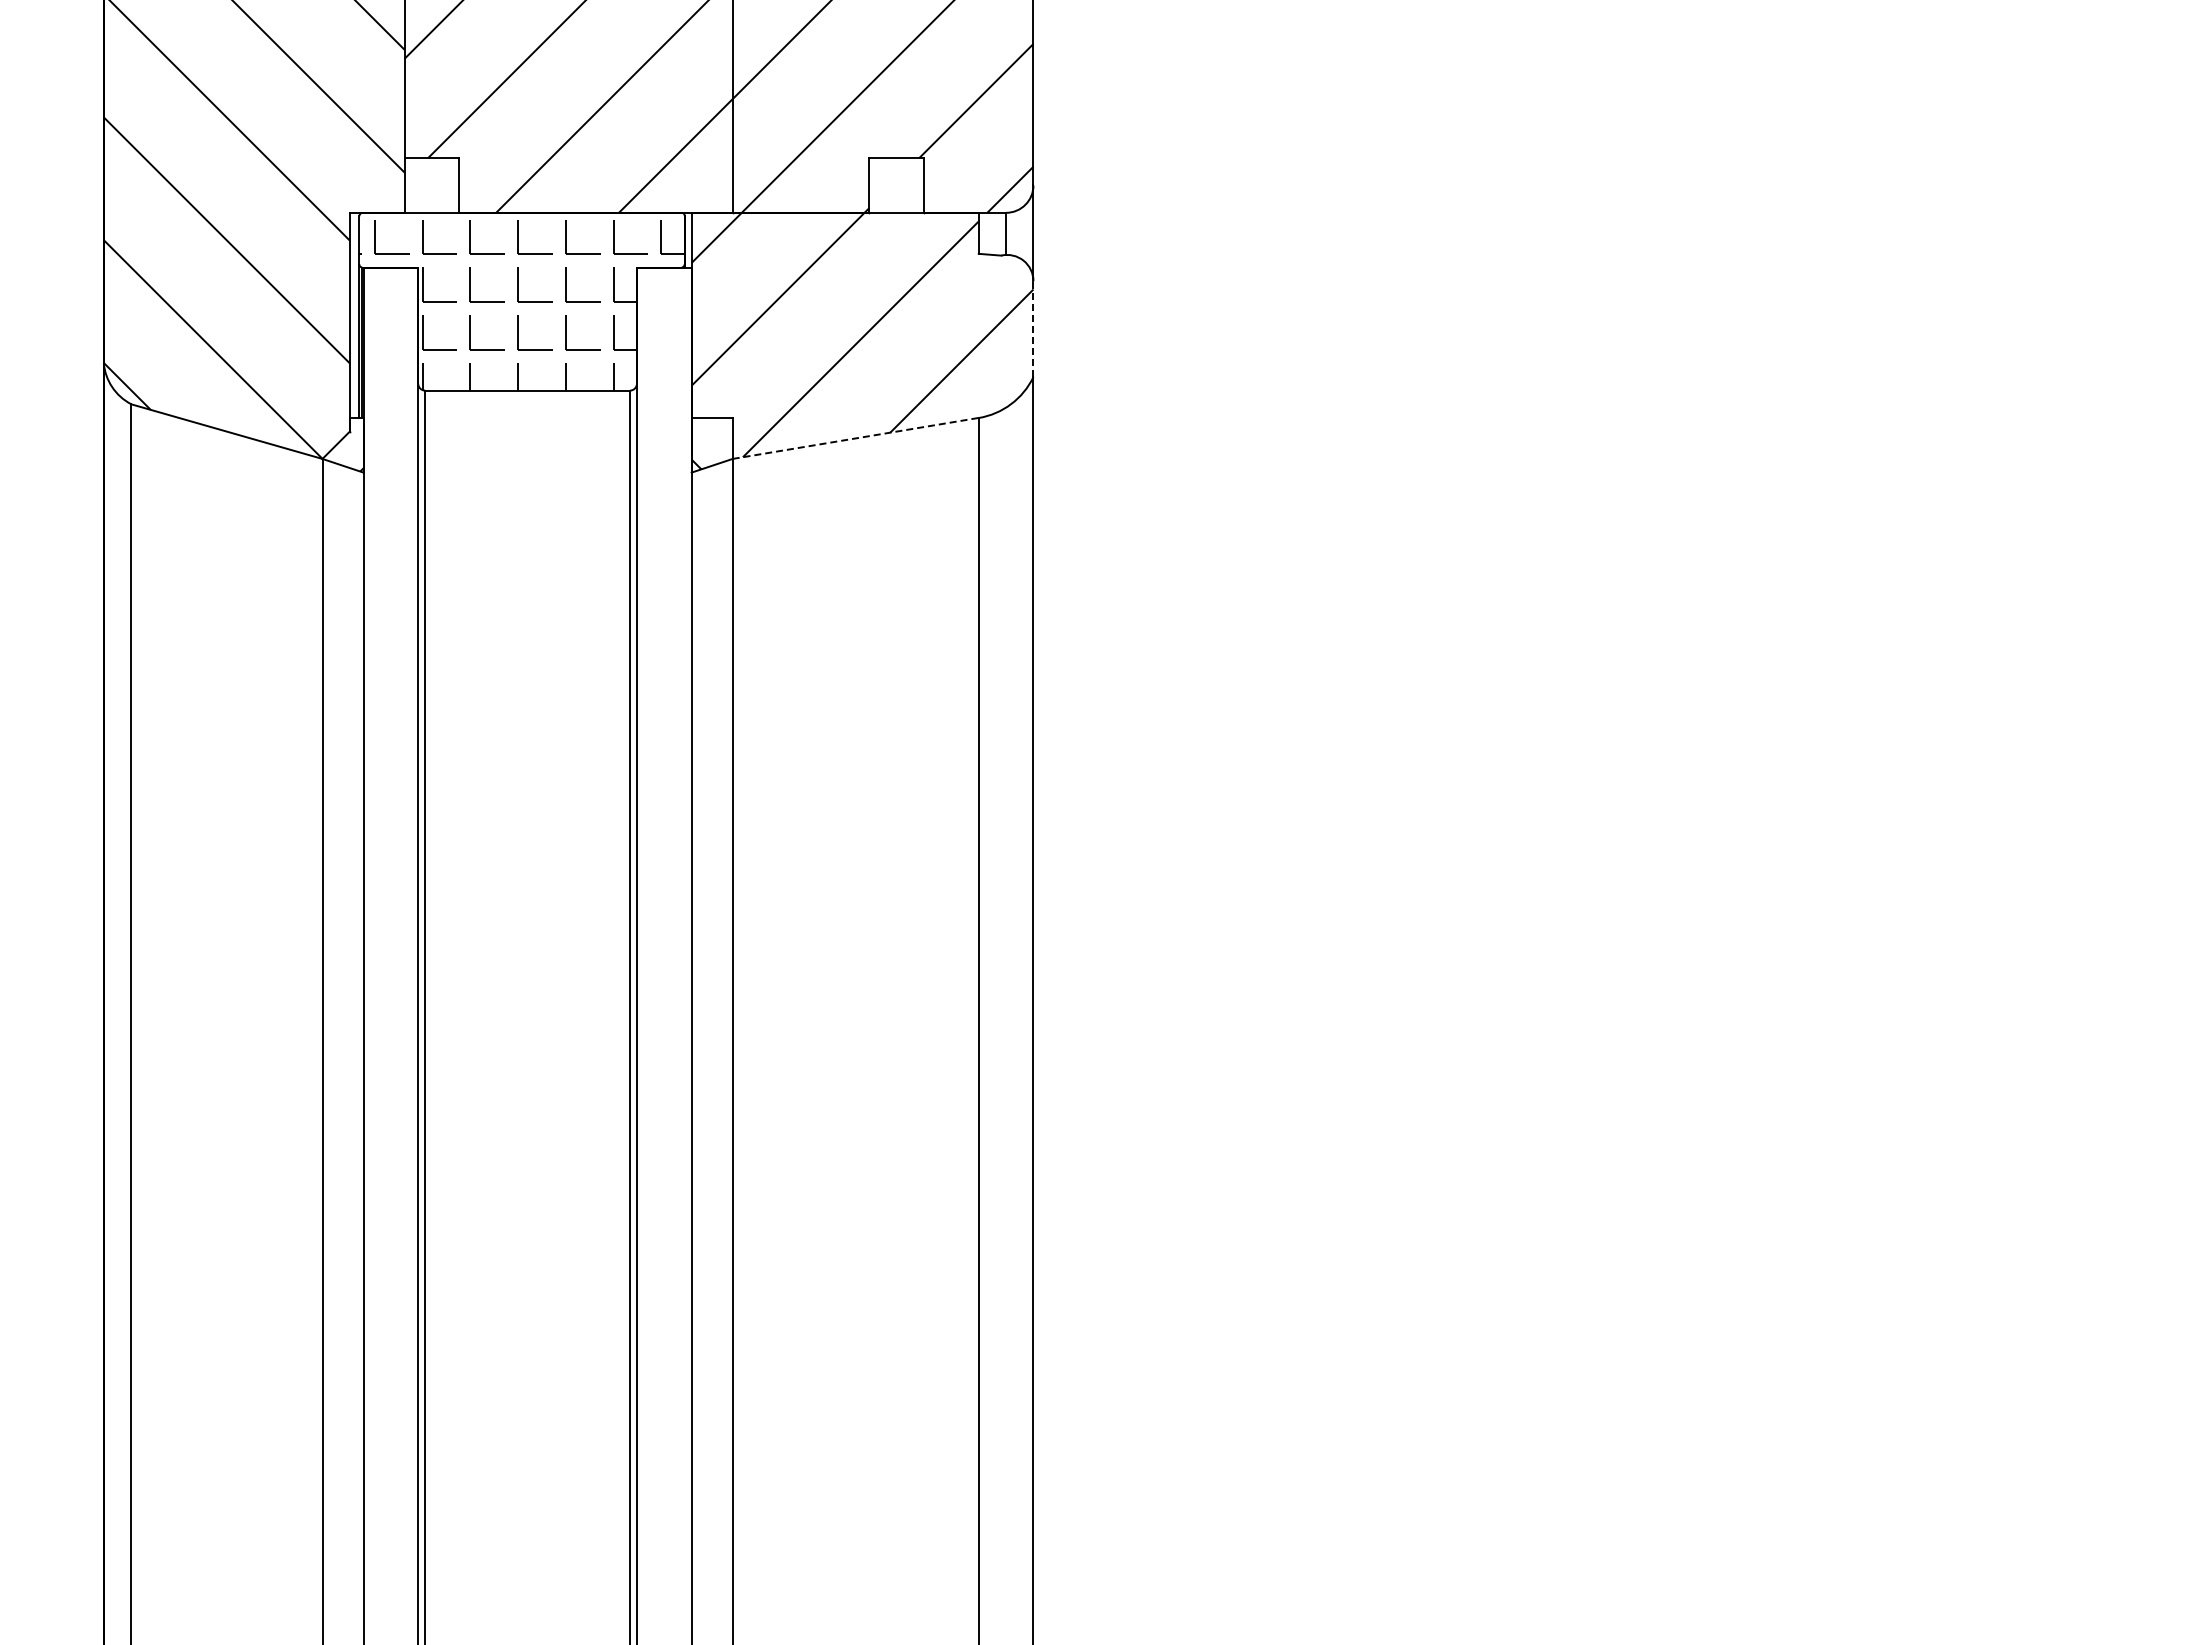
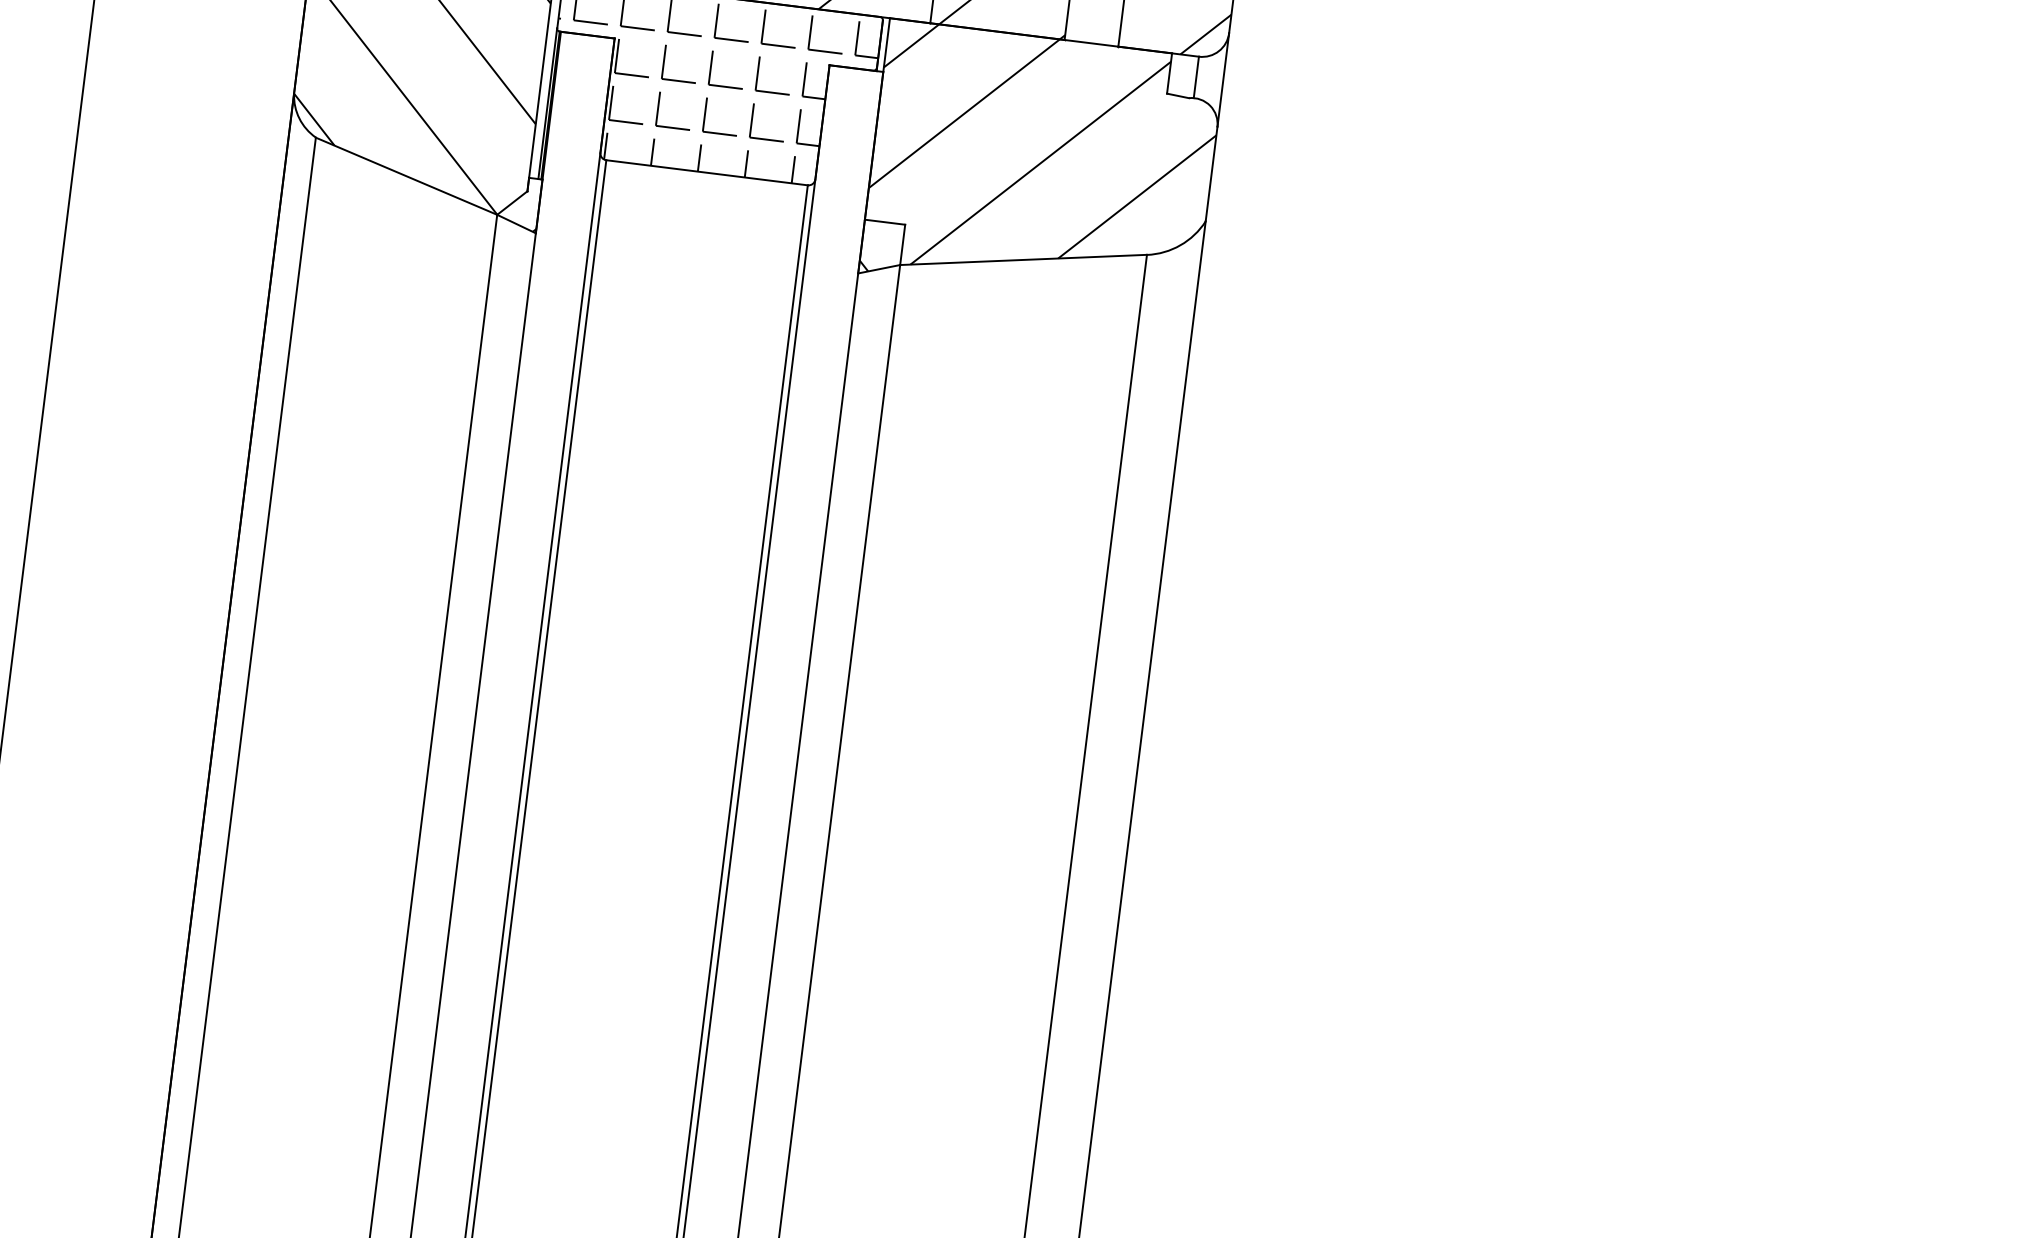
line: (1033, 329) -> (1211, 174), dashed -> solid
line: (855, 438) -> (1023, 259), dashed -> solid

